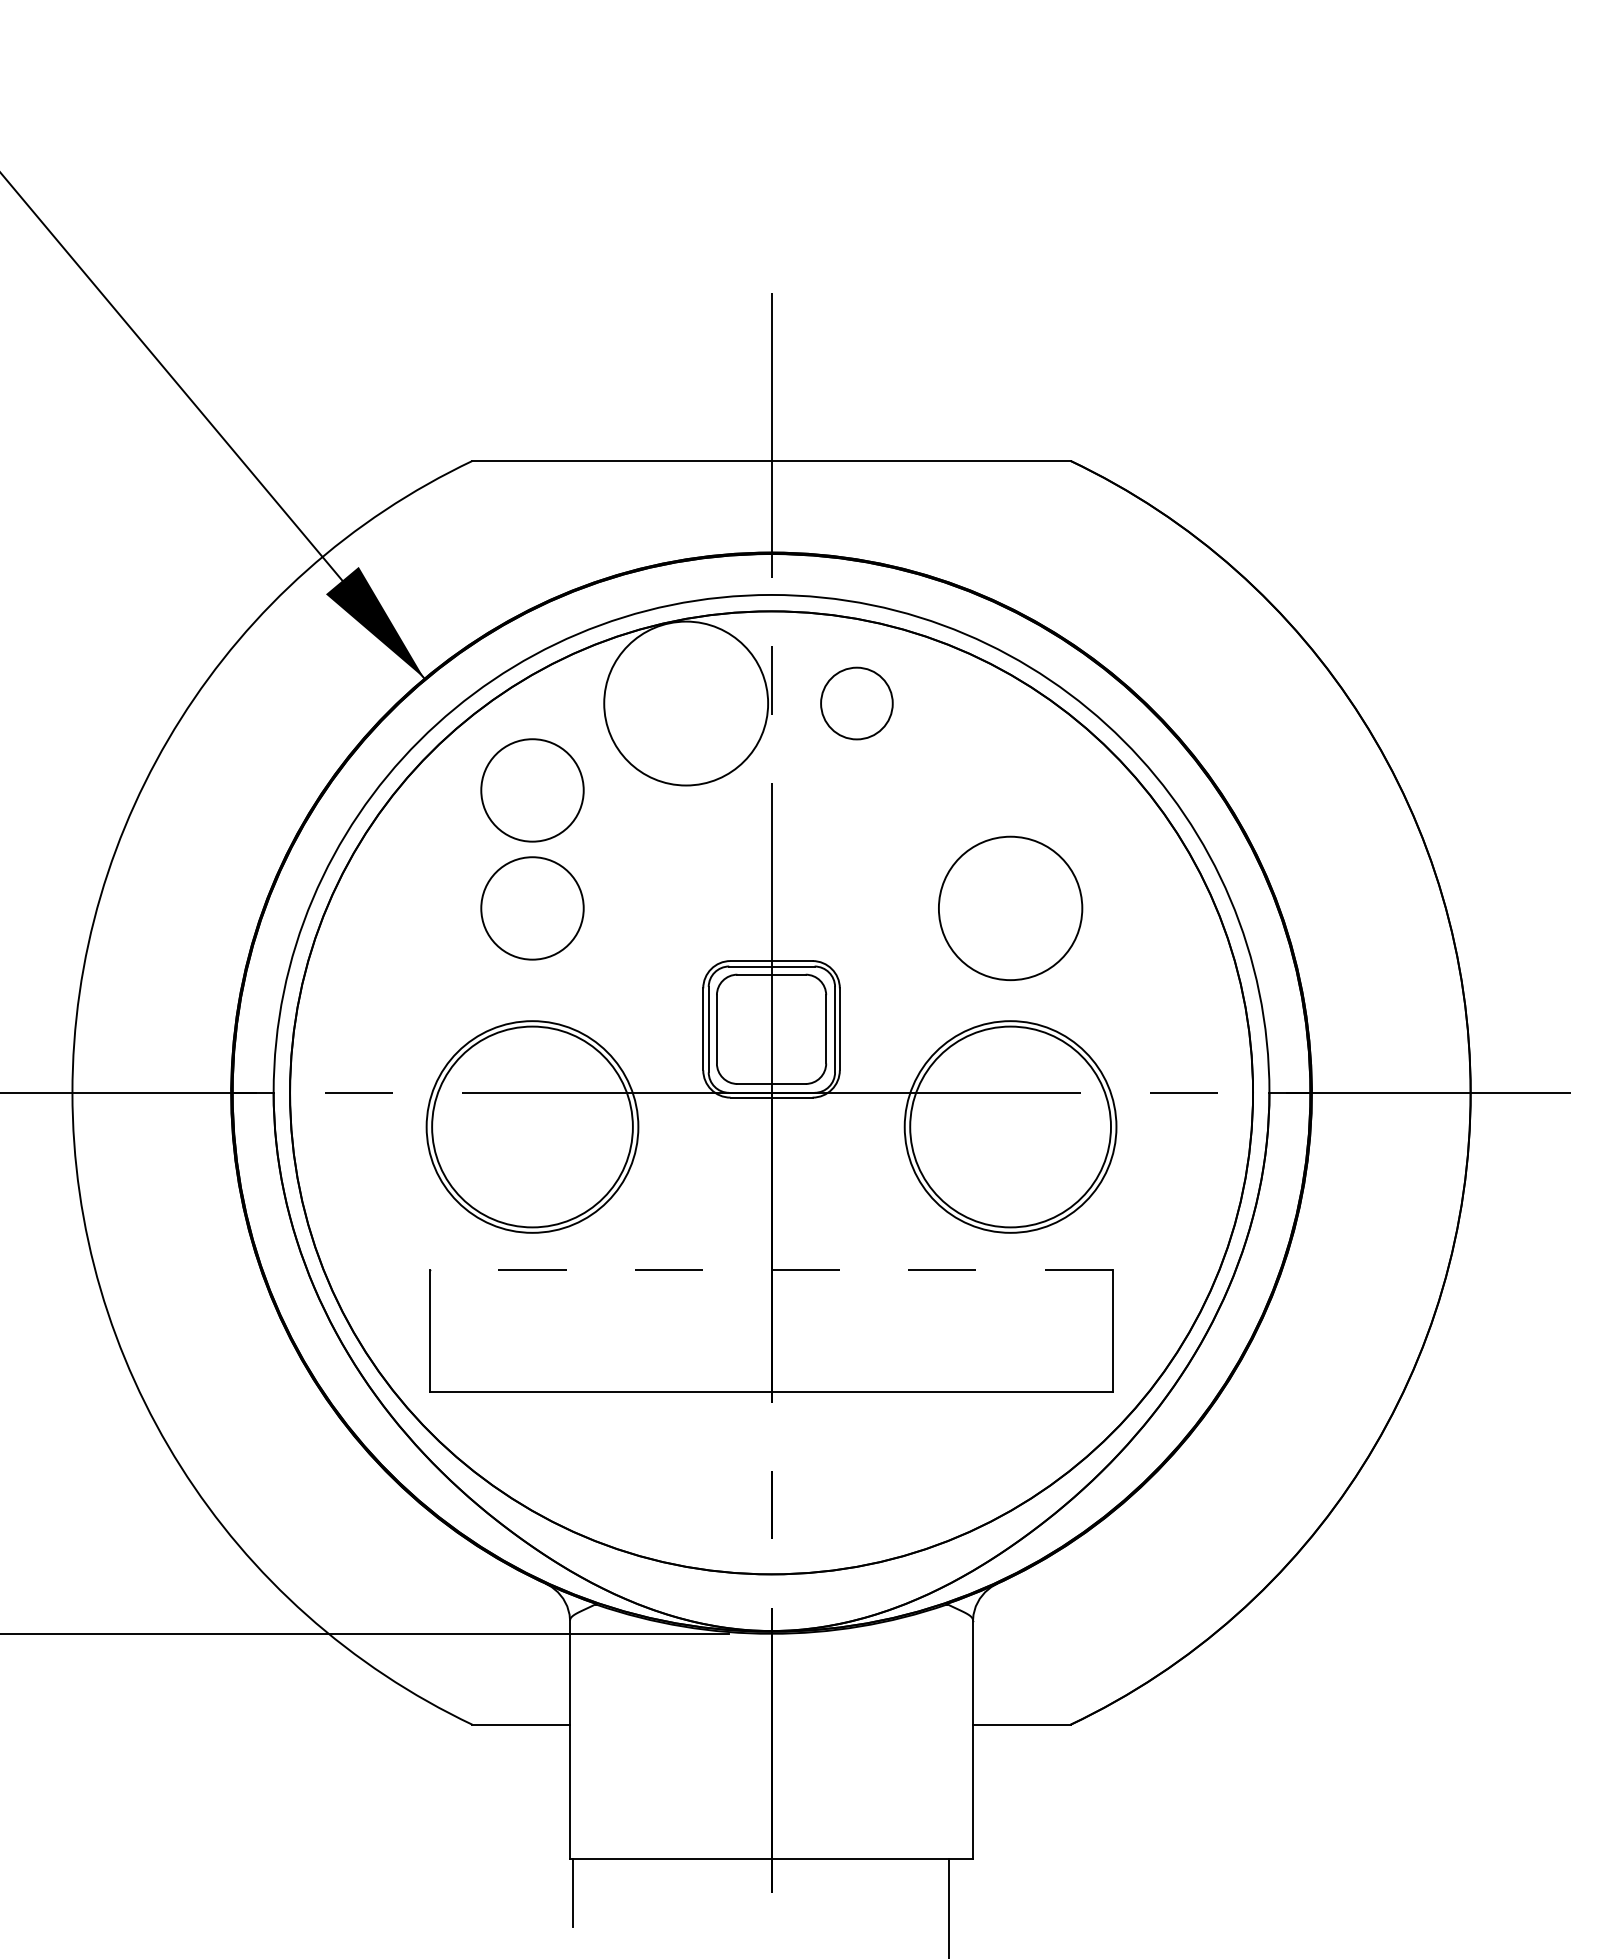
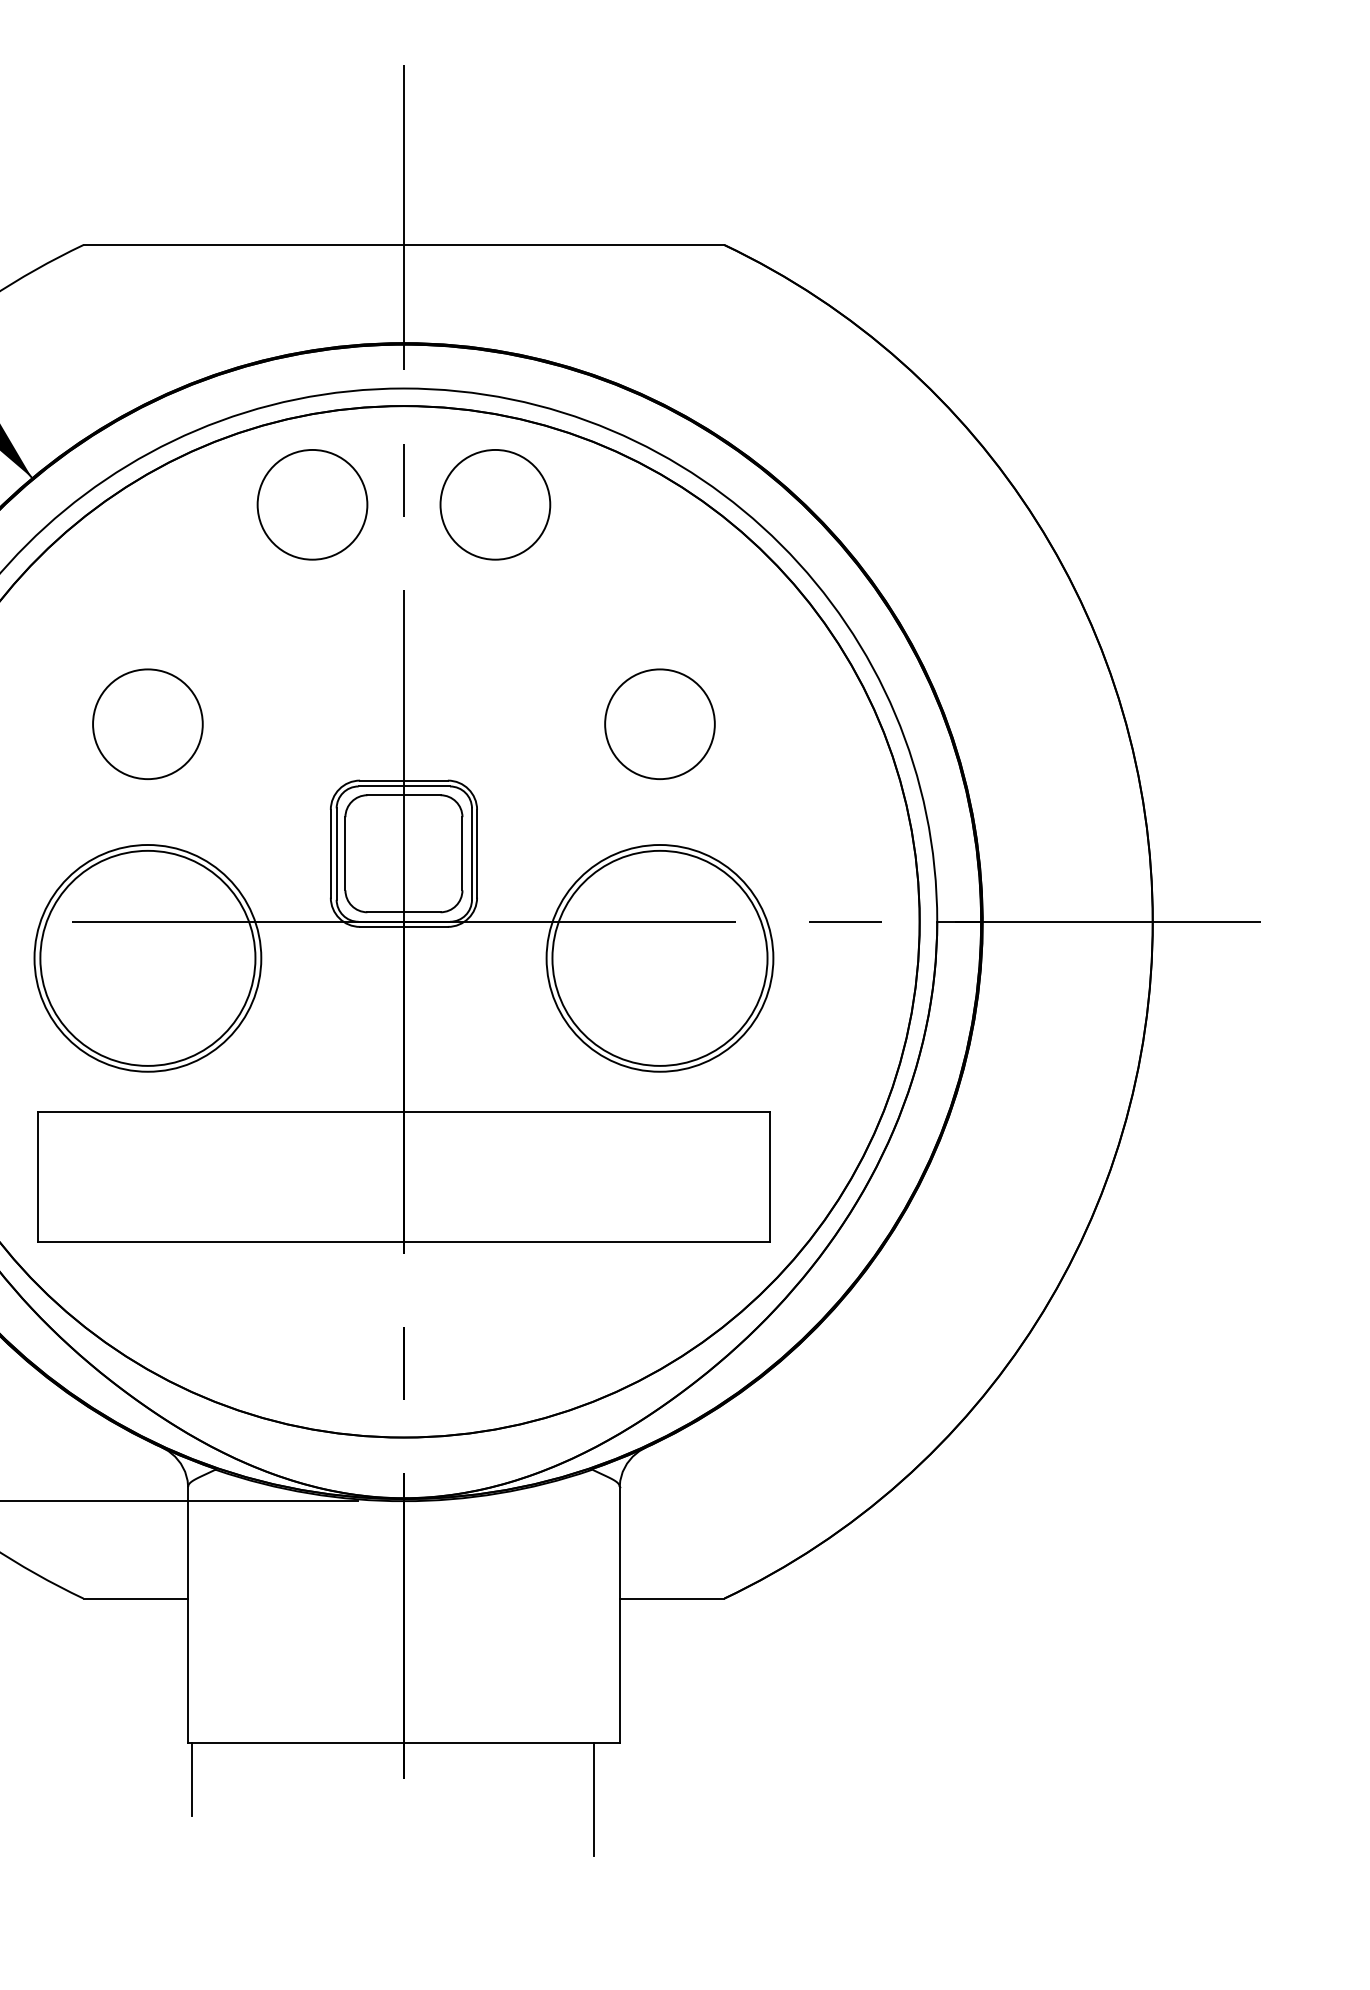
circle: (685, 703) -> (311, 504), size x0.62
circle: (856, 703) -> (494, 504), size x1.43
circle: (532, 790) -> (147, 597), removed
circle: (1010, 908) -> (659, 724), size x0.71
line: (771, 1270) -> (403, 1112), dashed -> solid

